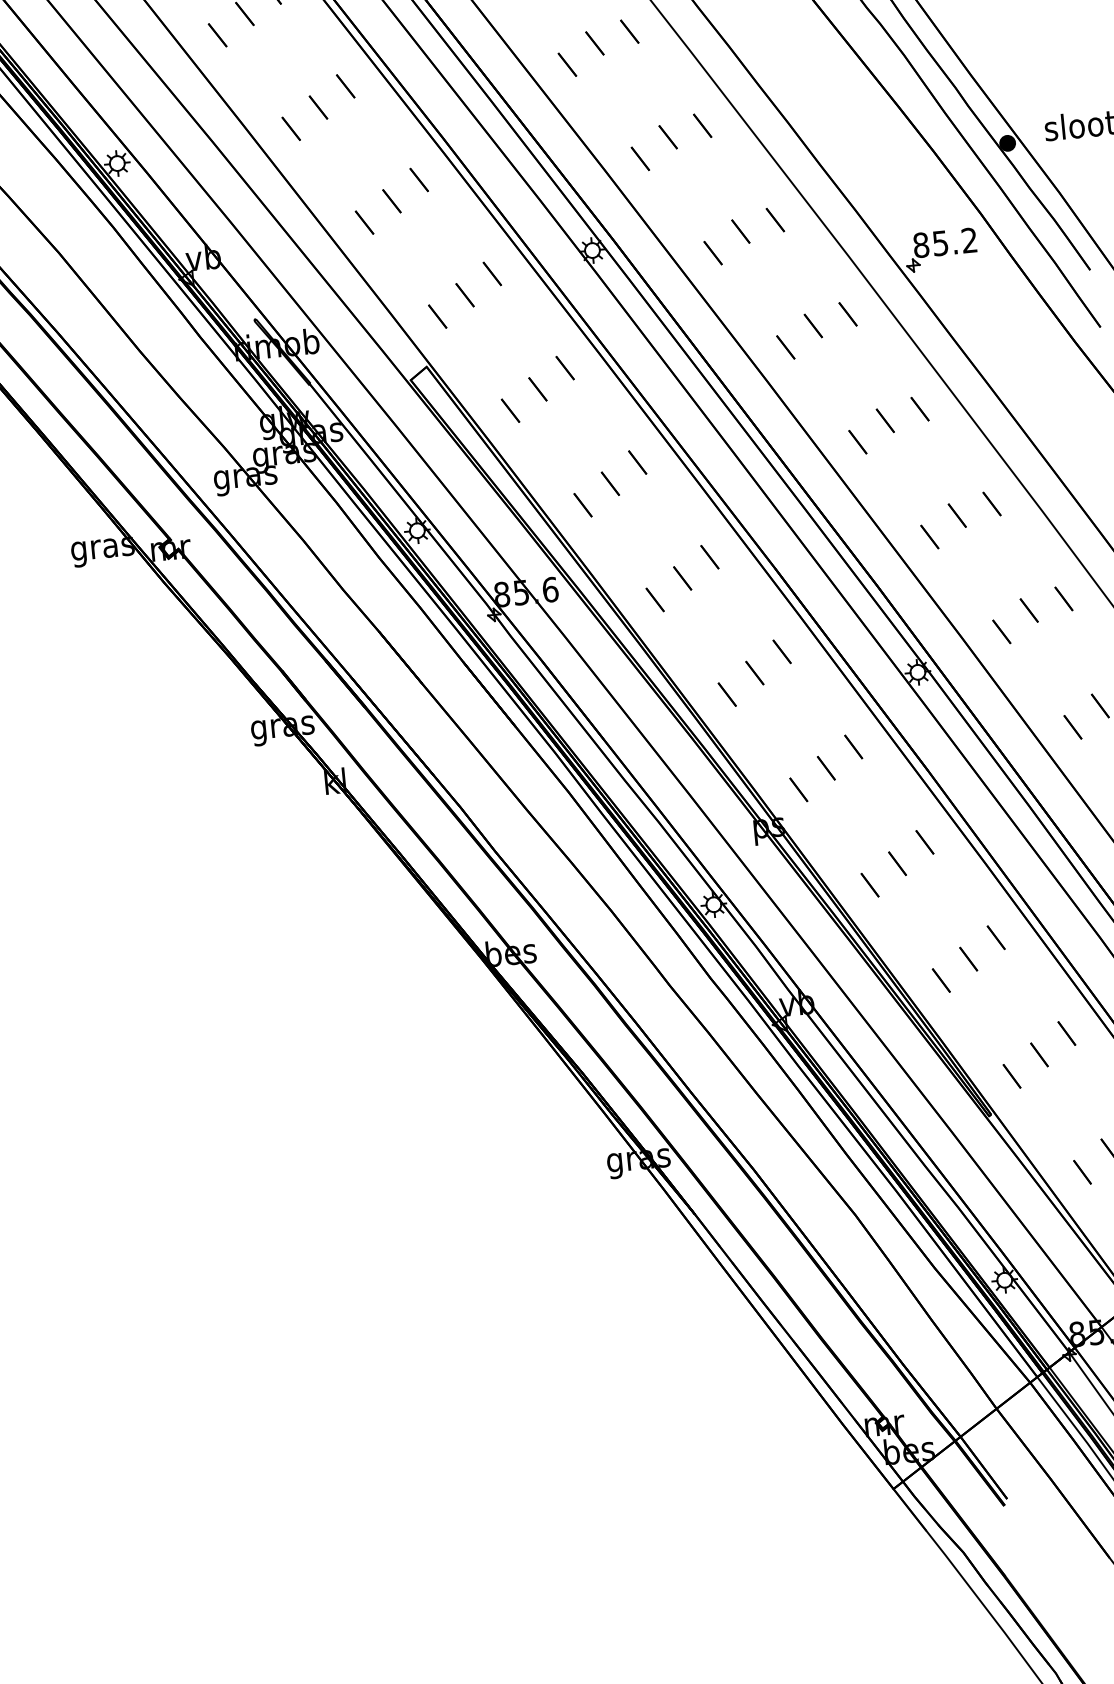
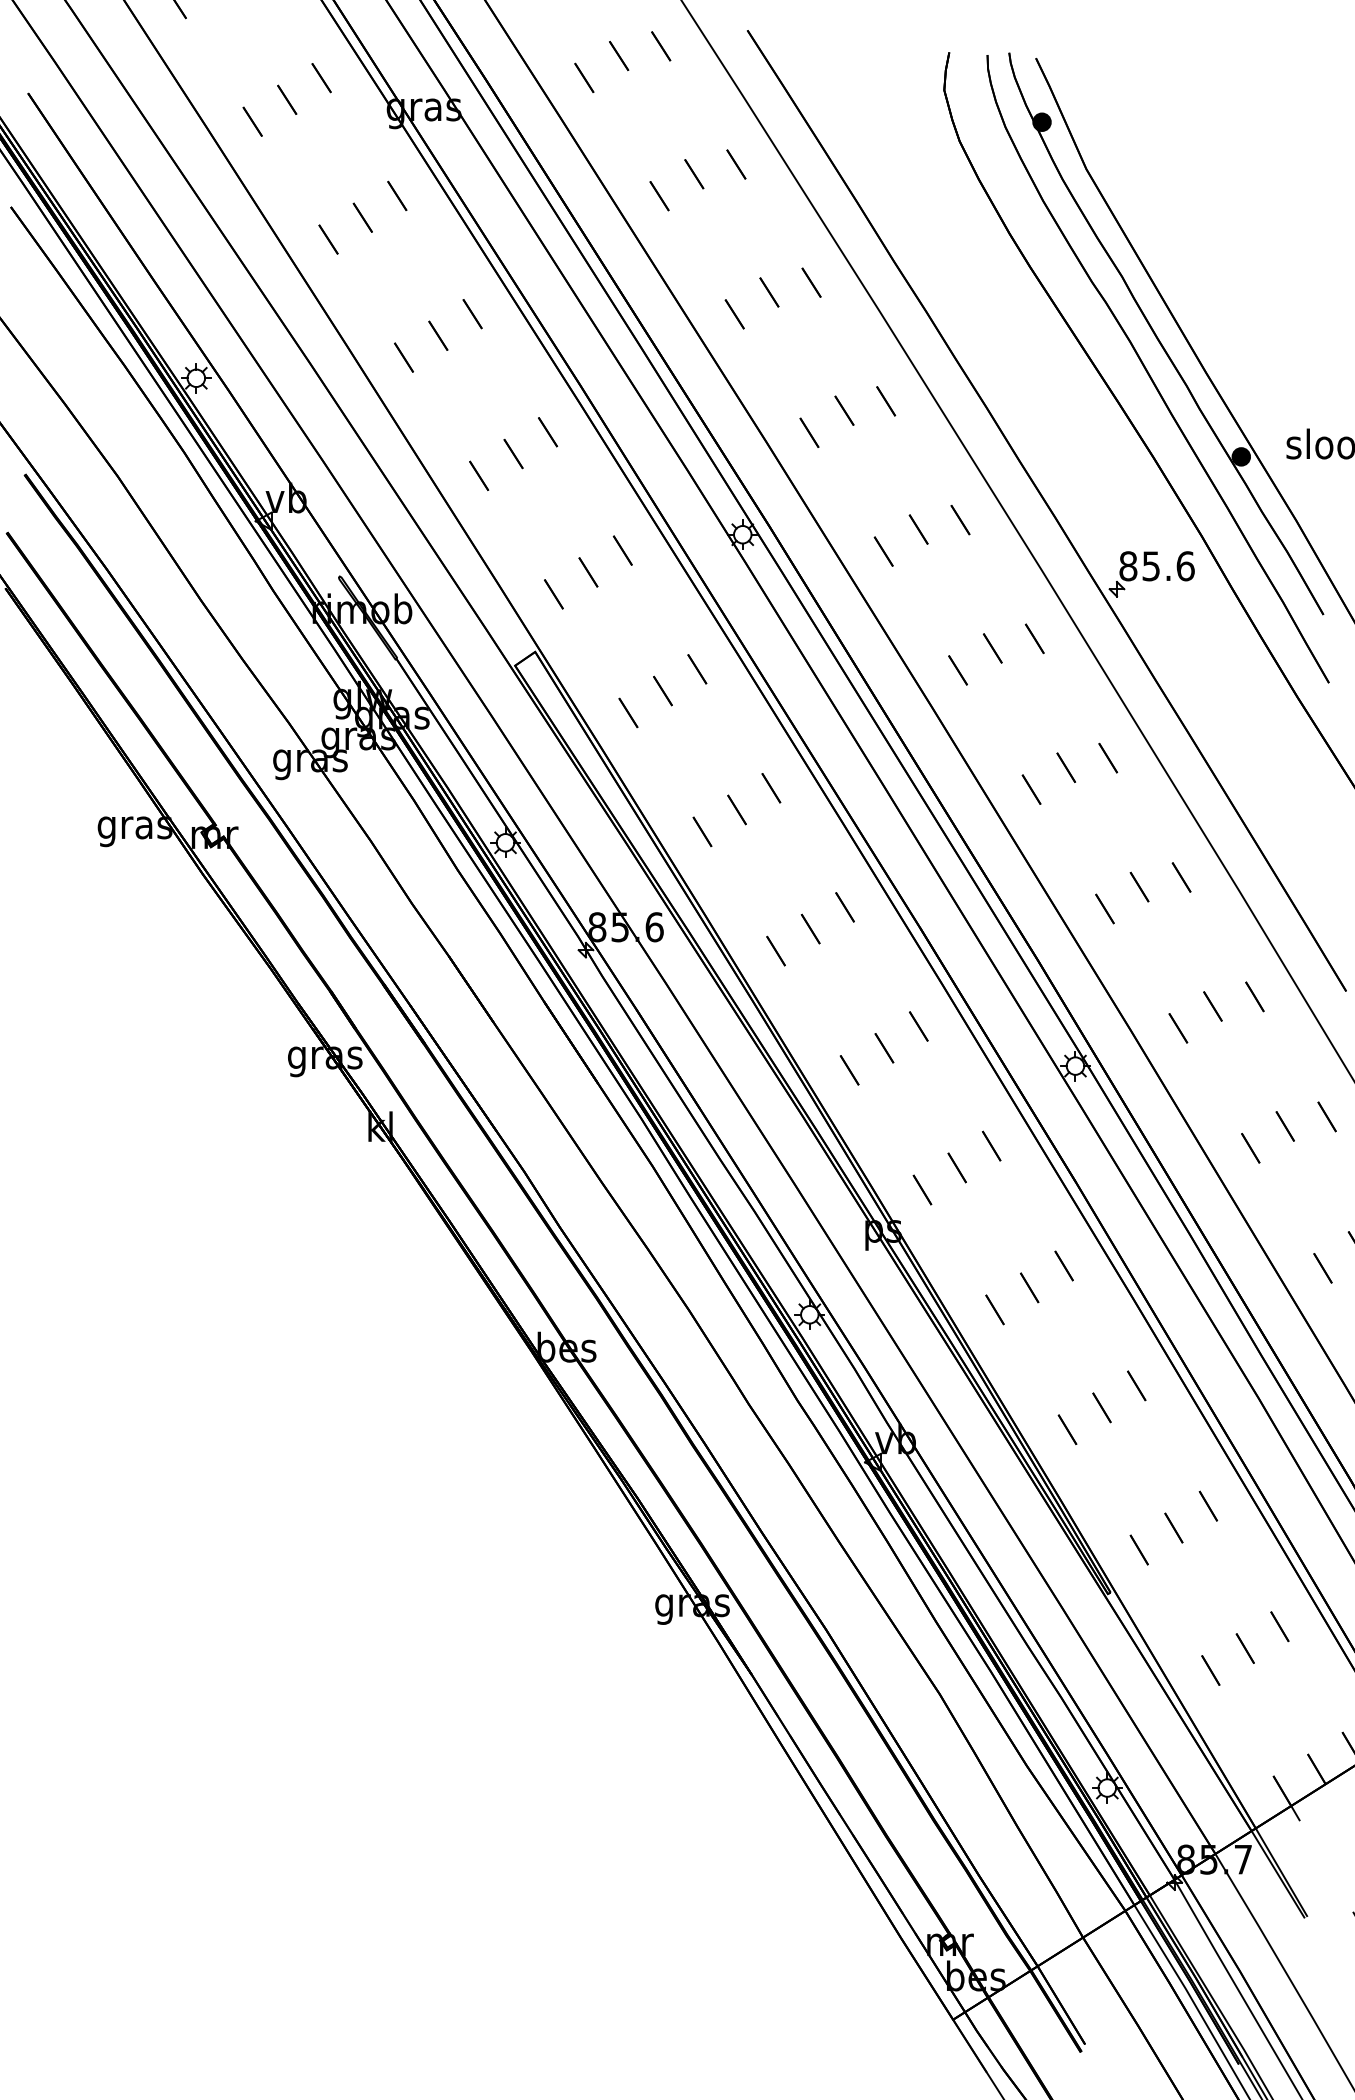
text: (969, 240) -> (1185, 566), 85.2 -> 85.6

